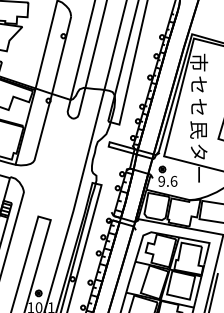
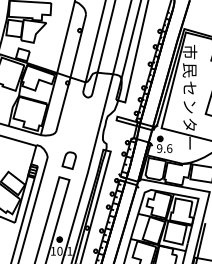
text: (198, 85) -> (189, 70), セ -> 民
text: (198, 129) -> (189, 106), 民 -> ン
part: (49, 196) -> (68, 160), added

